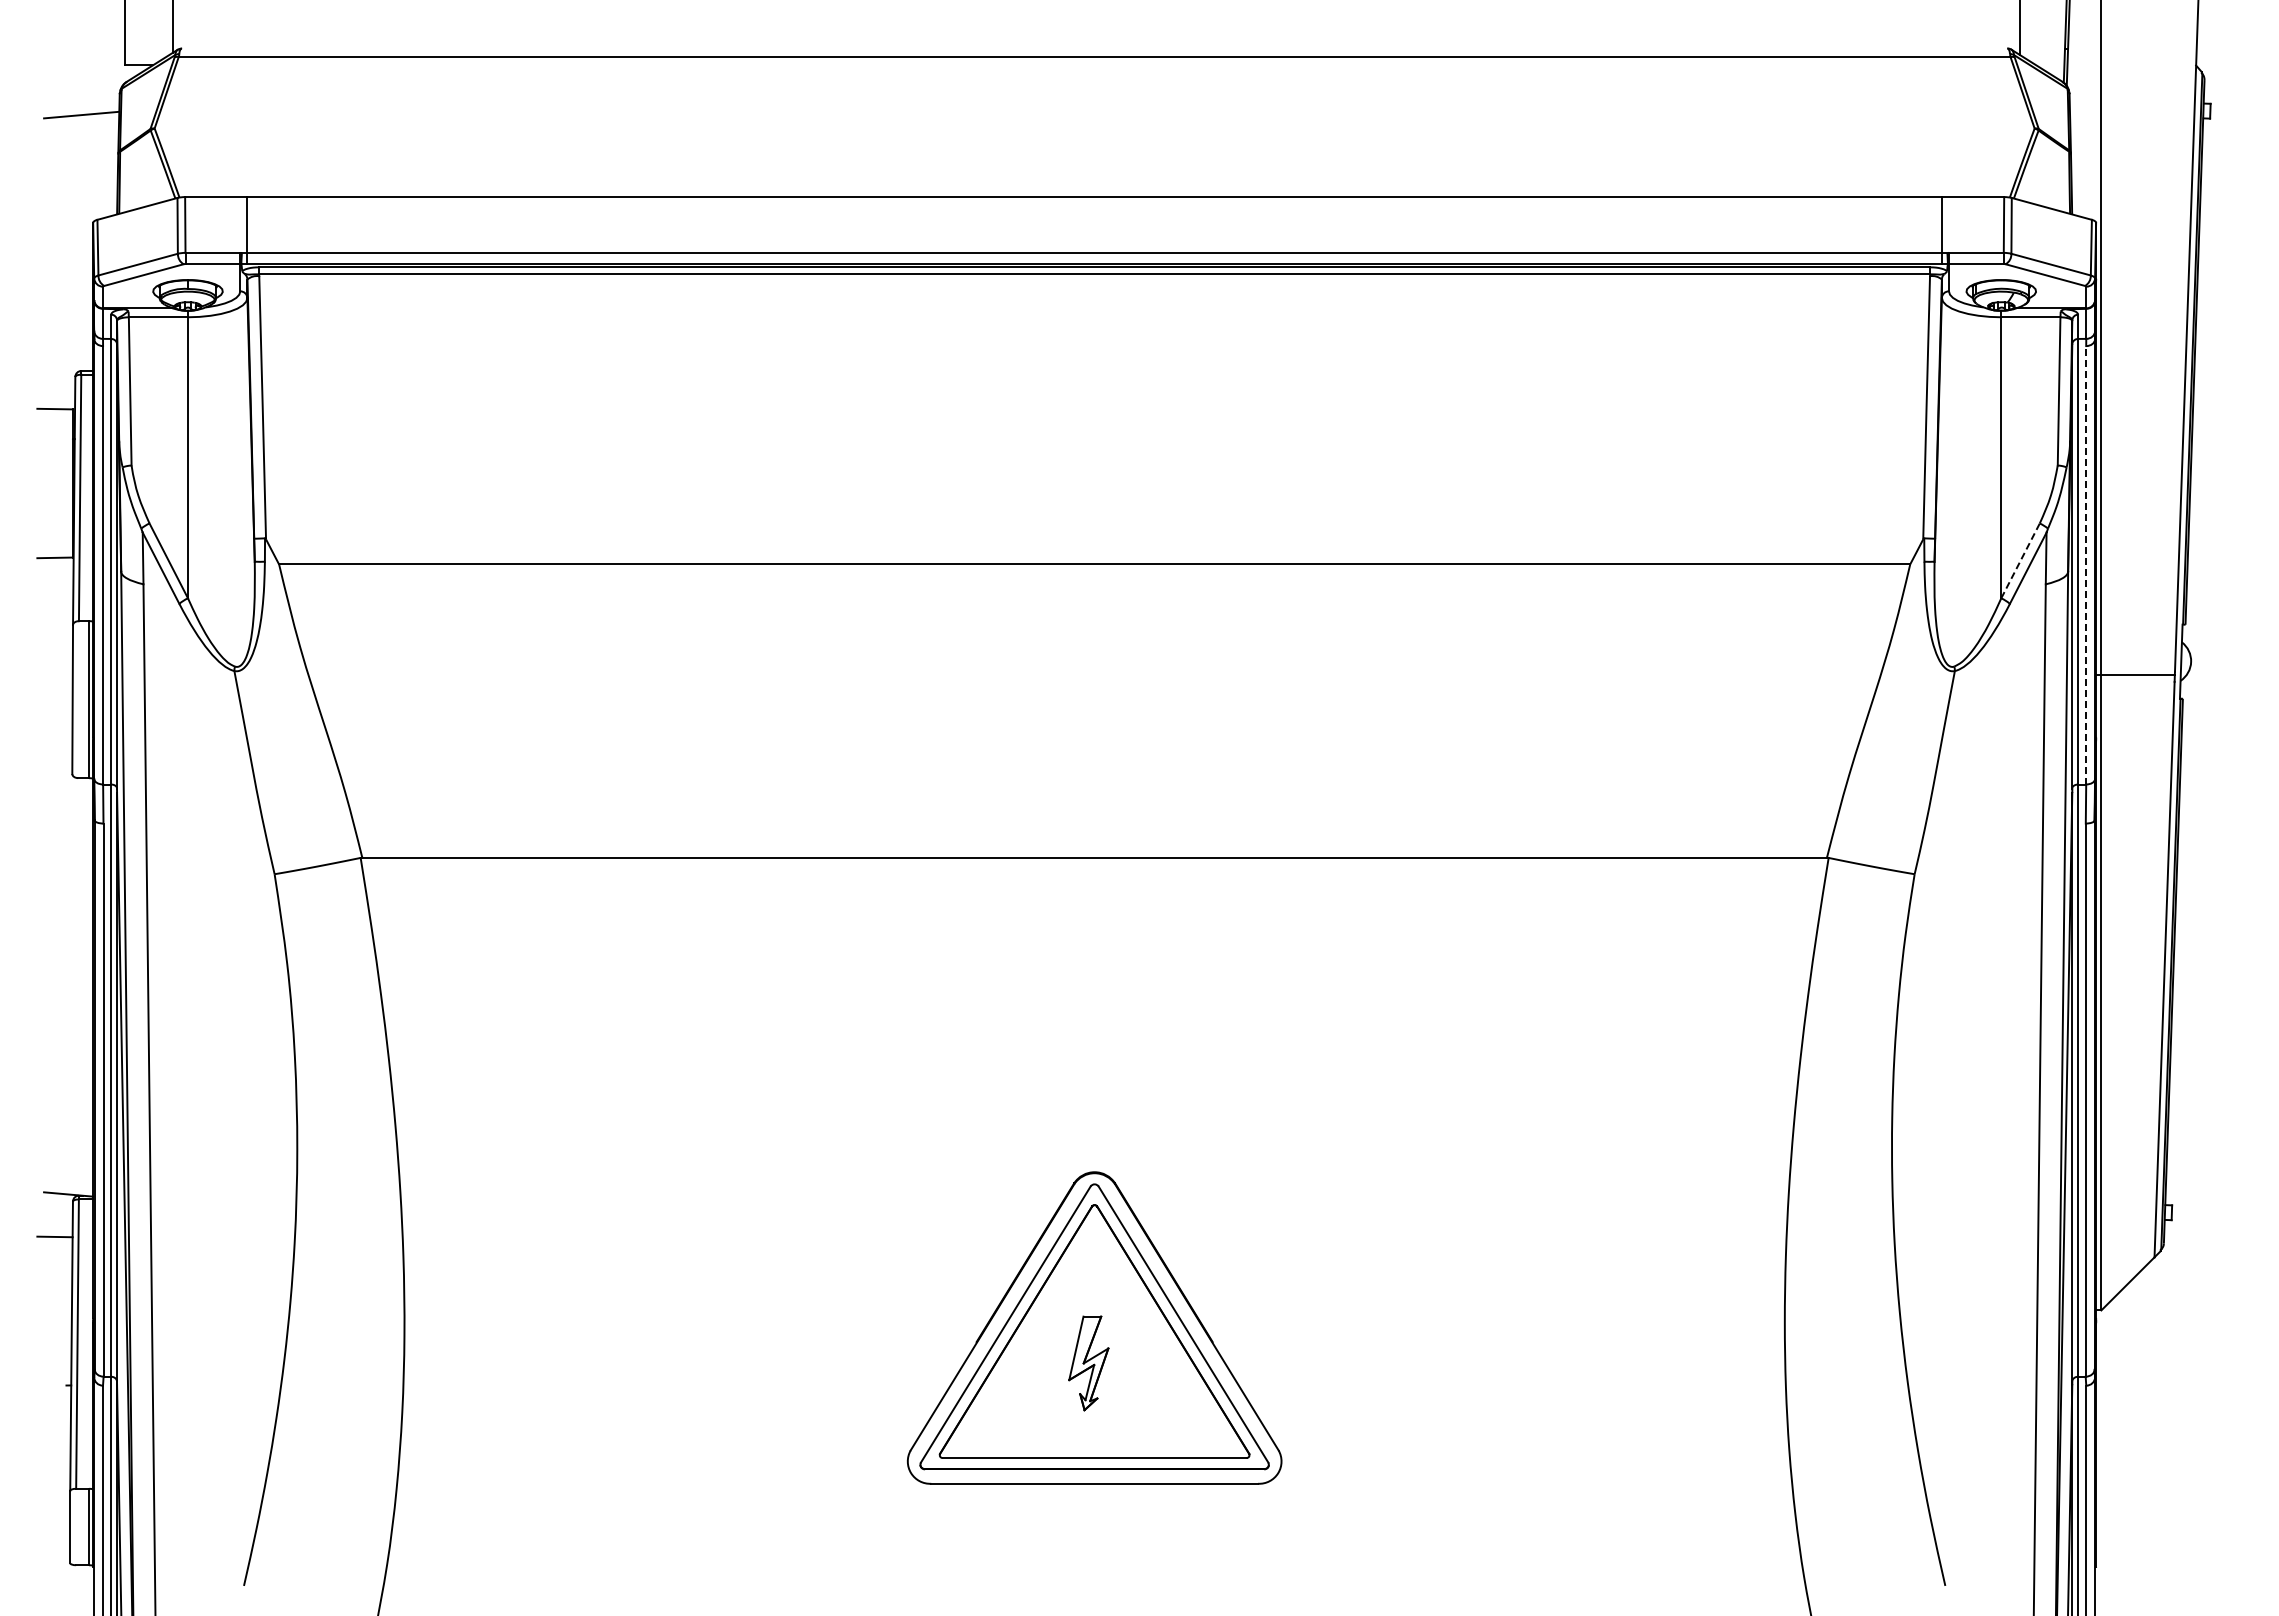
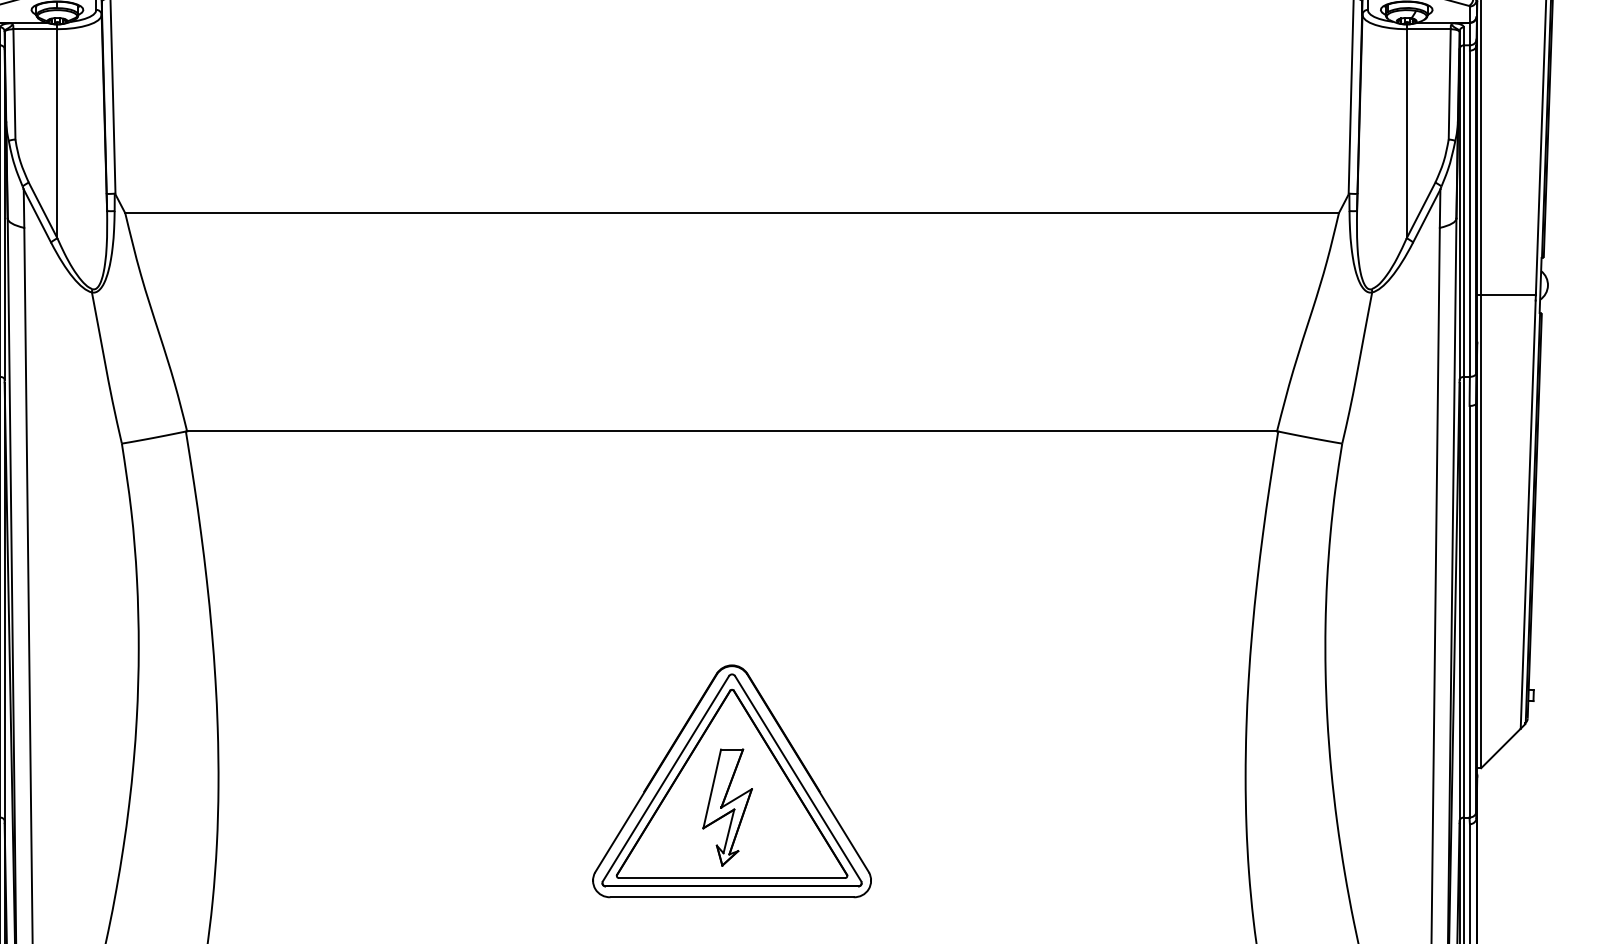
line: (2020, 560) -> (1421, 210), dashed -> solid
line: (2086, 564) -> (1470, 213), dashed -> solid
part: (1088, 1363) -> (727, 807), size x1.67

